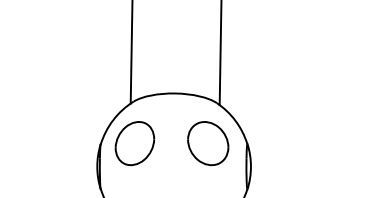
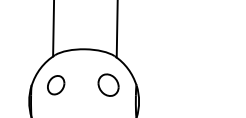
part: (134, 143) -> (55, 85), size x0.6
part: (208, 143) -> (108, 85), size x0.7

